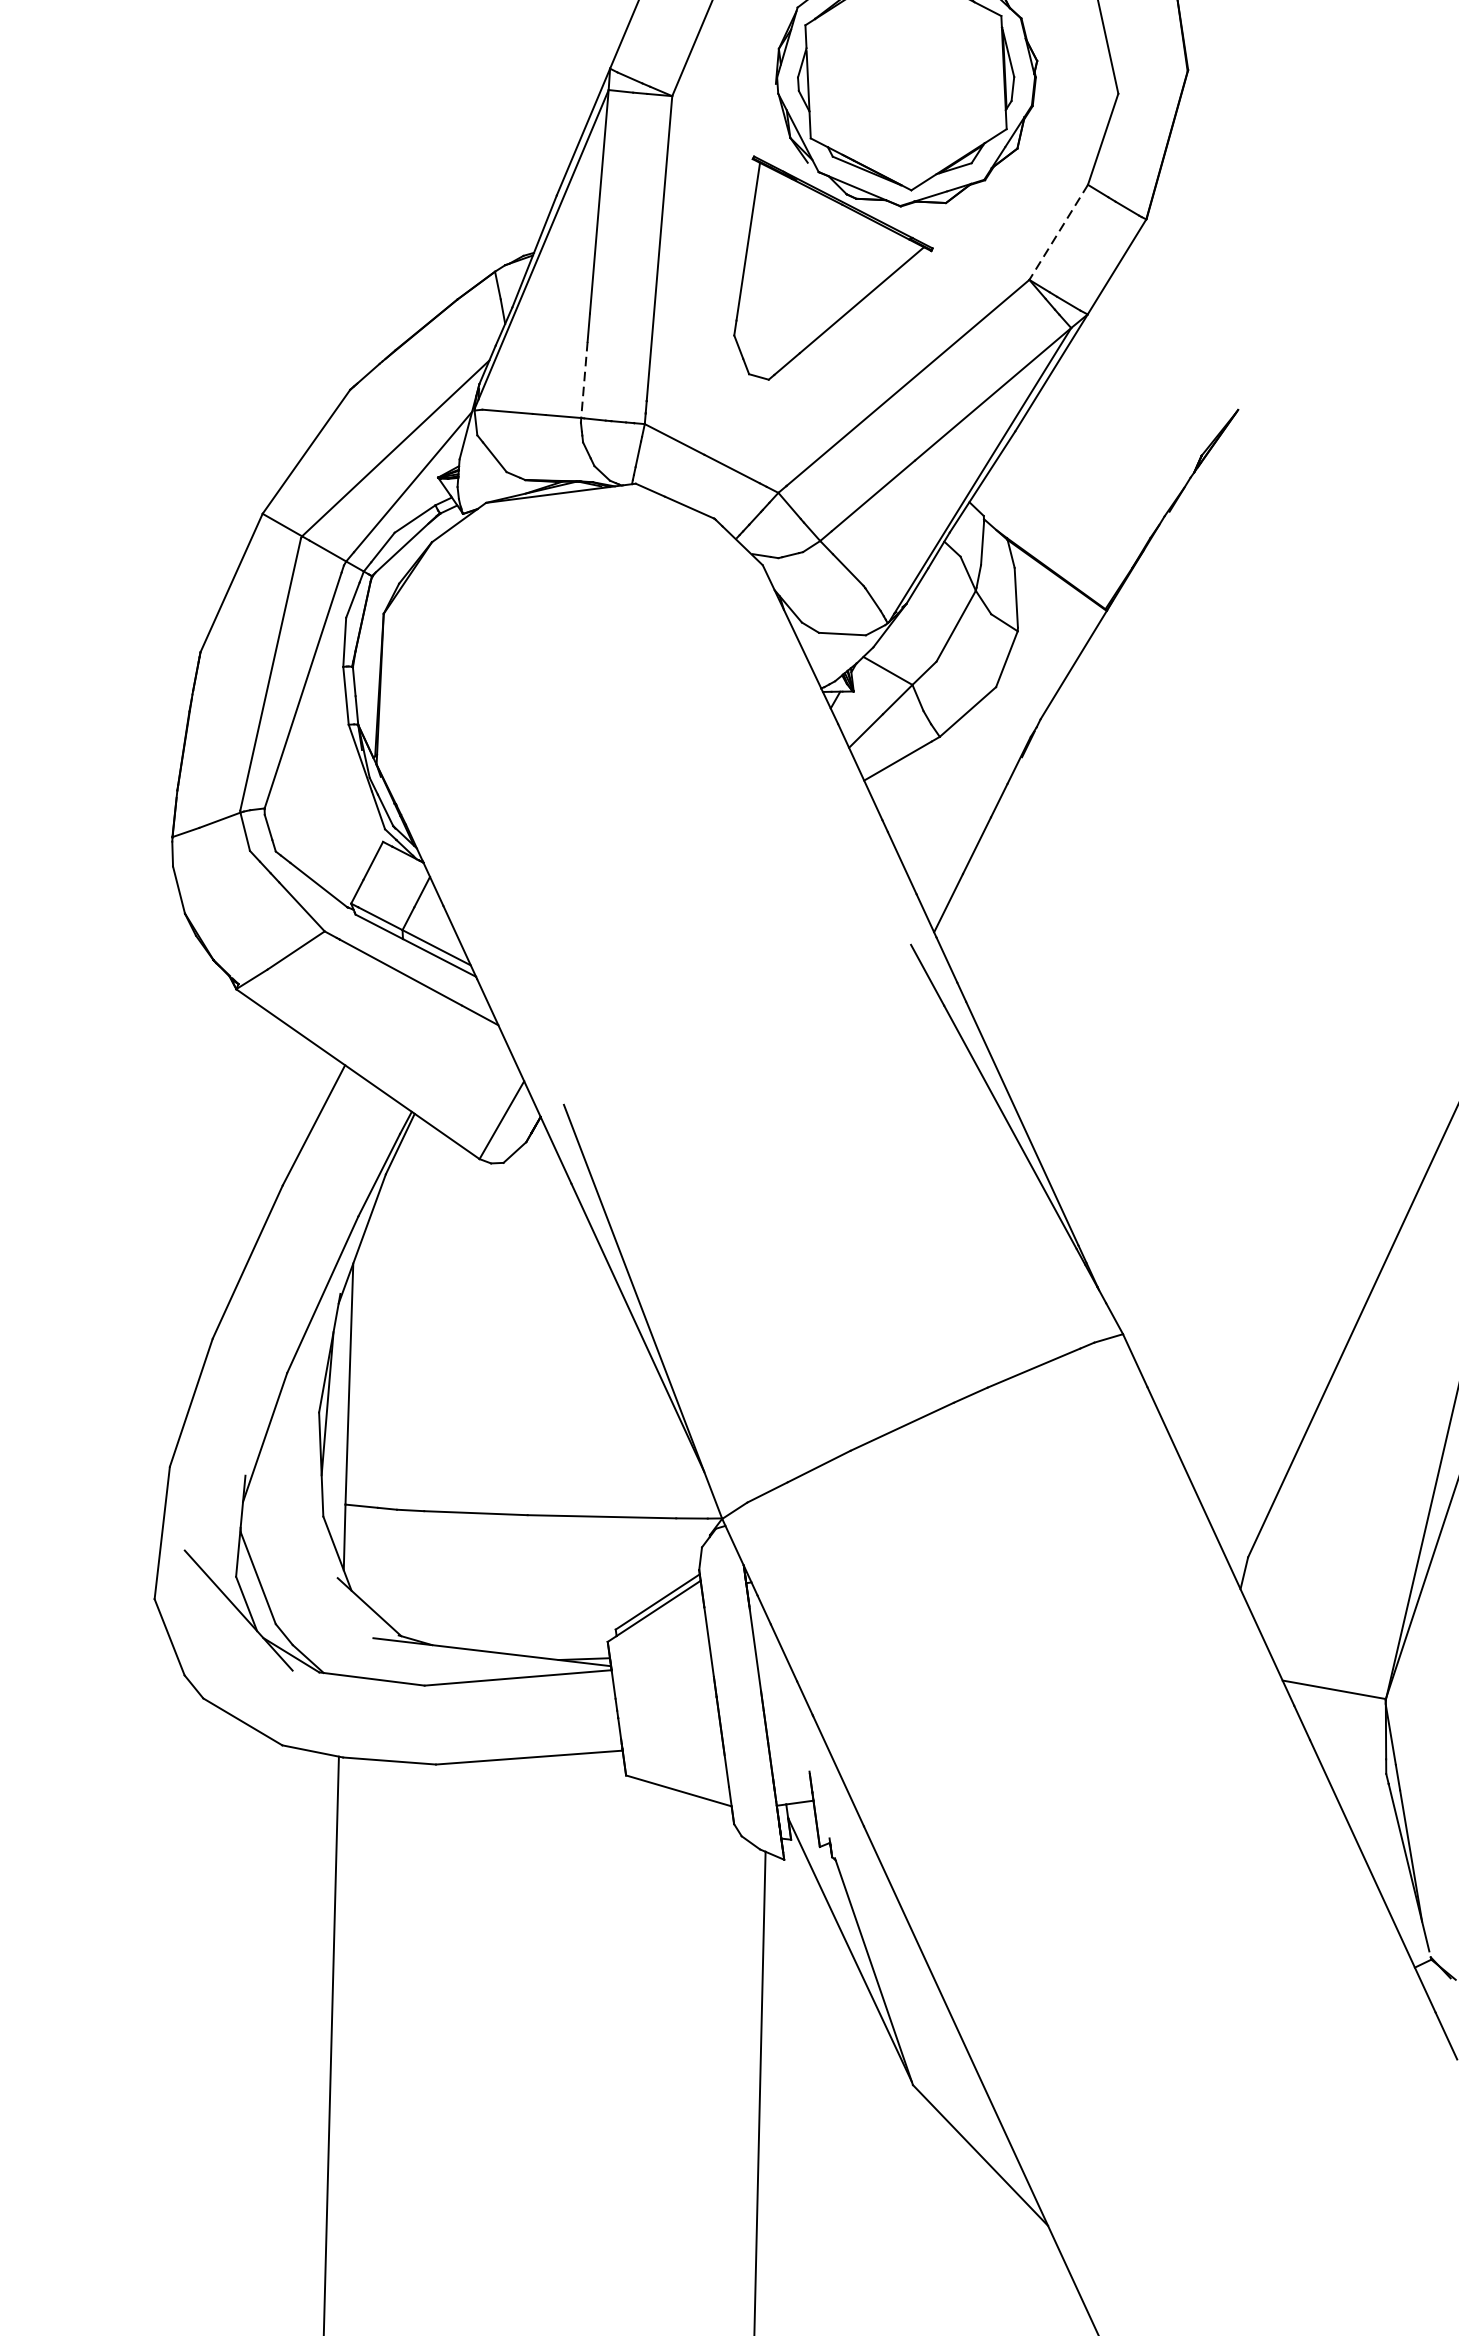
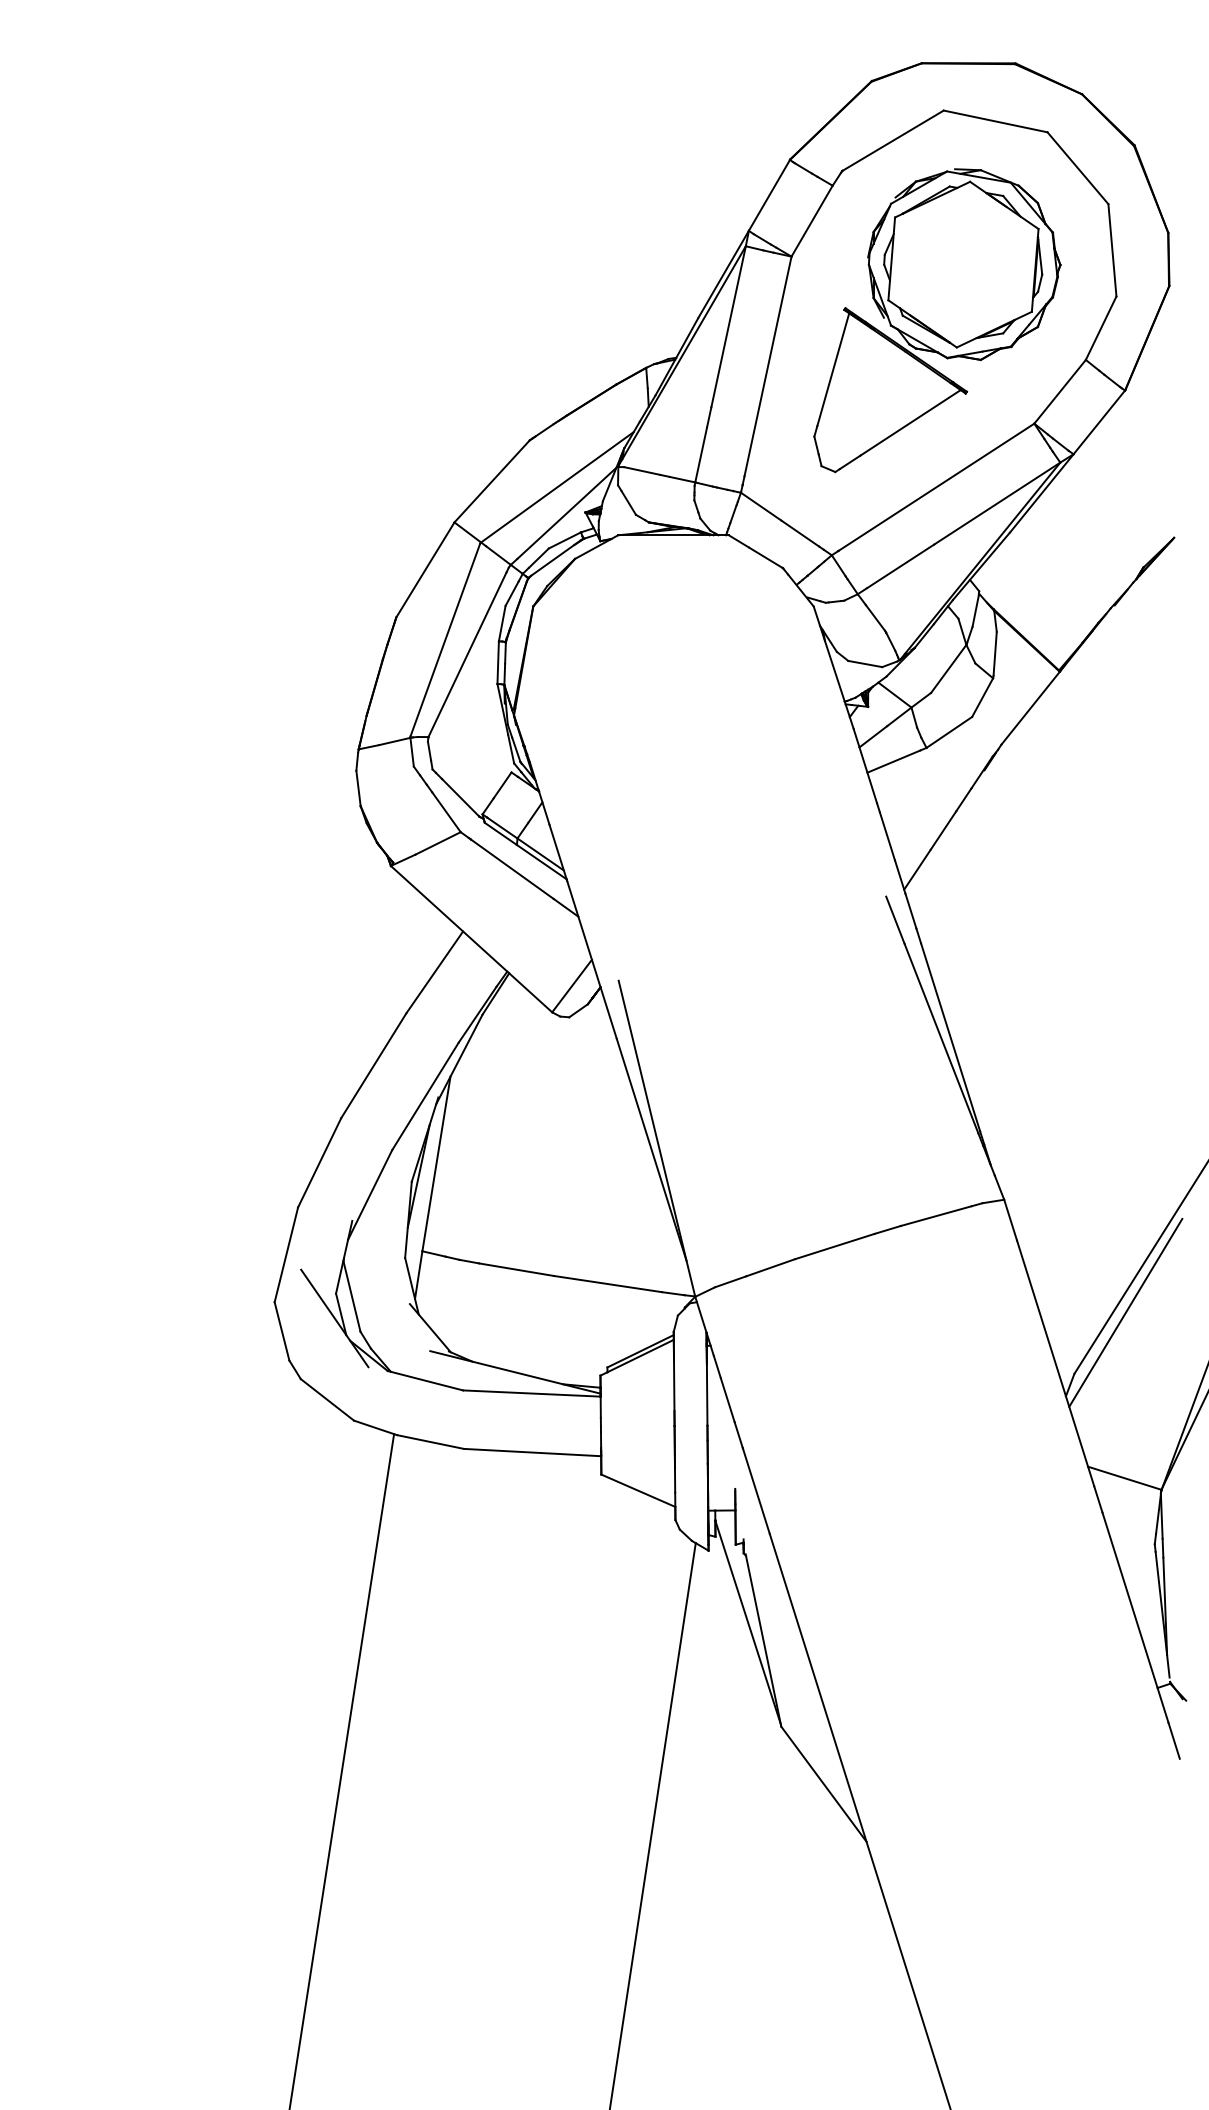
line: (1059, 231) -> (1060, 391), dashed -> solid
line: (584, 380) -> (701, 455), dashed -> solid
line: (1306, 1465) -> (1125, 1312), added

